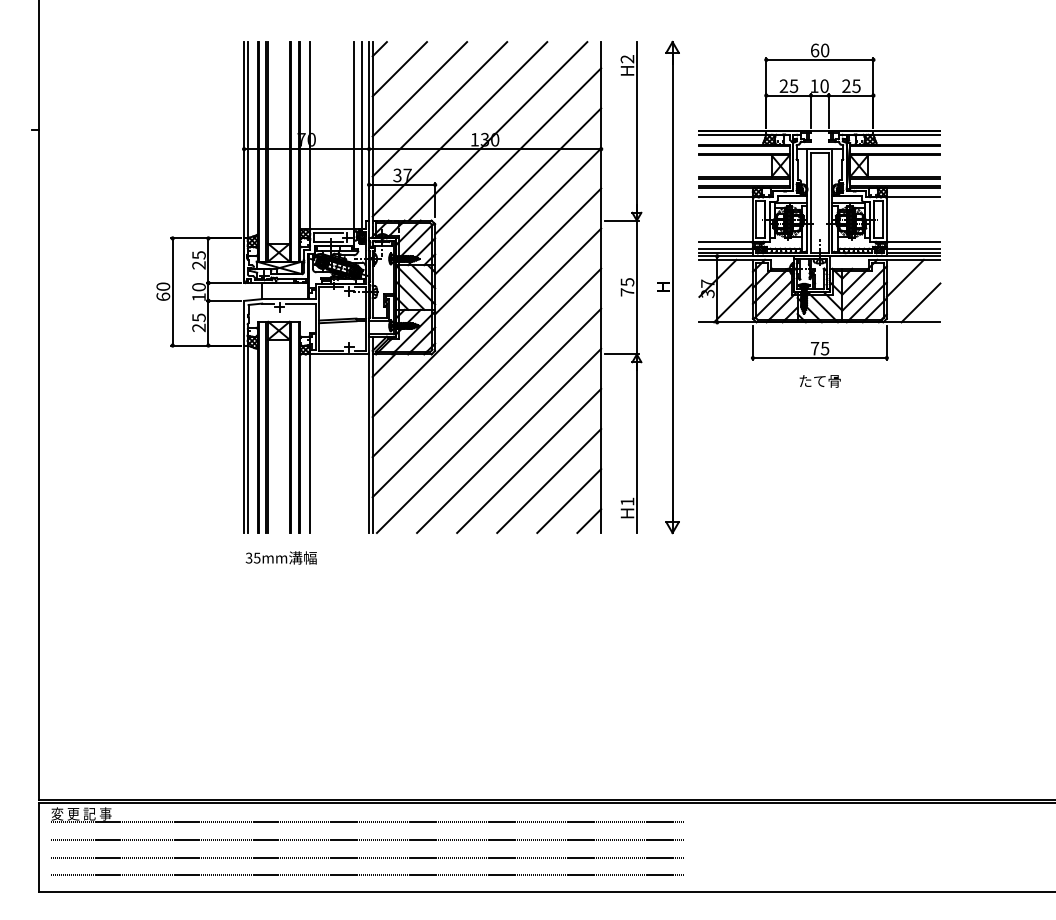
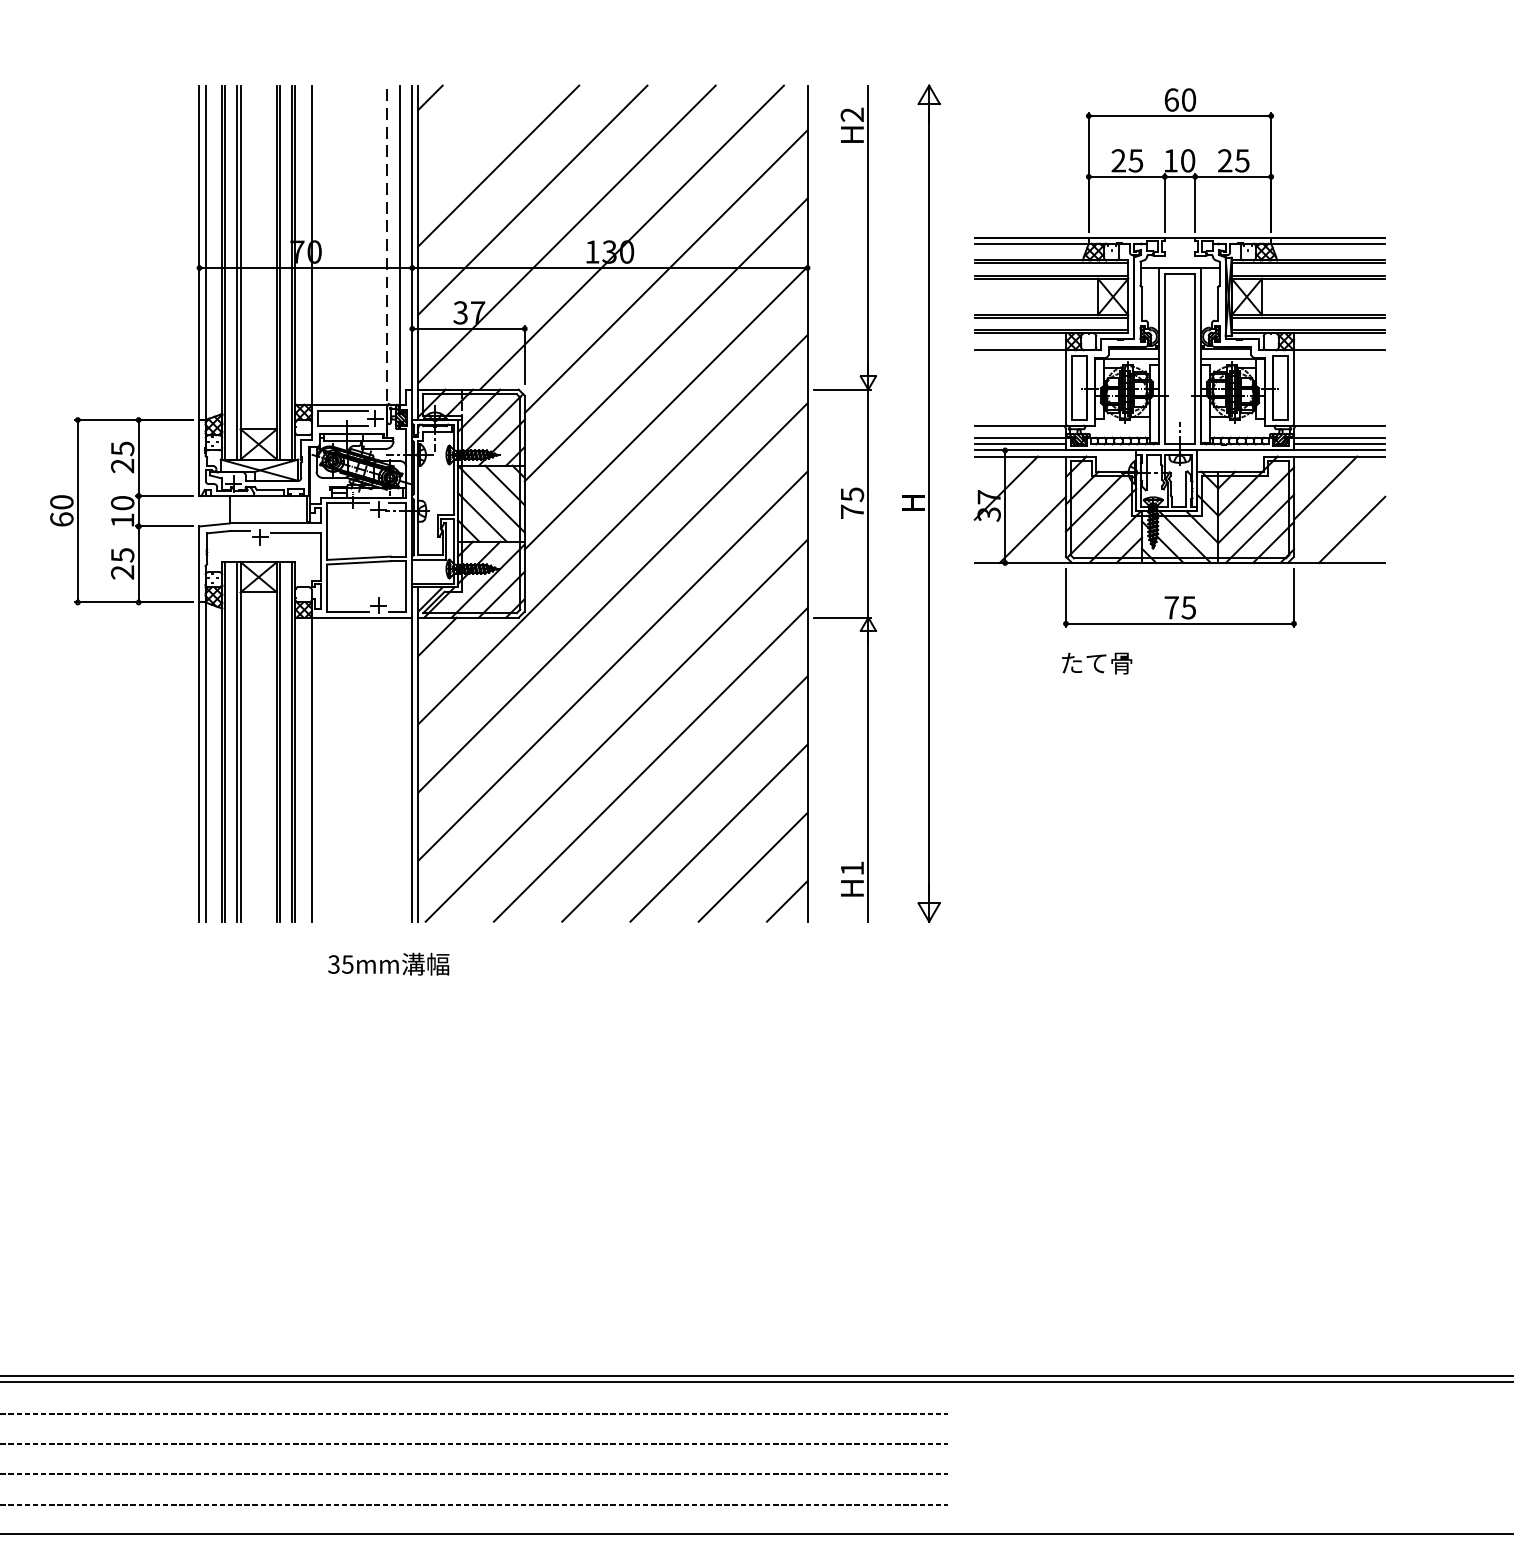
line: (399, 69) -> (464, 132), removed
line: (354, 145) -> (387, 261), solid -> dashed
text: (819, 381) -> (1095, 663), moved
text: (280, 557) -> (387, 963), moved

